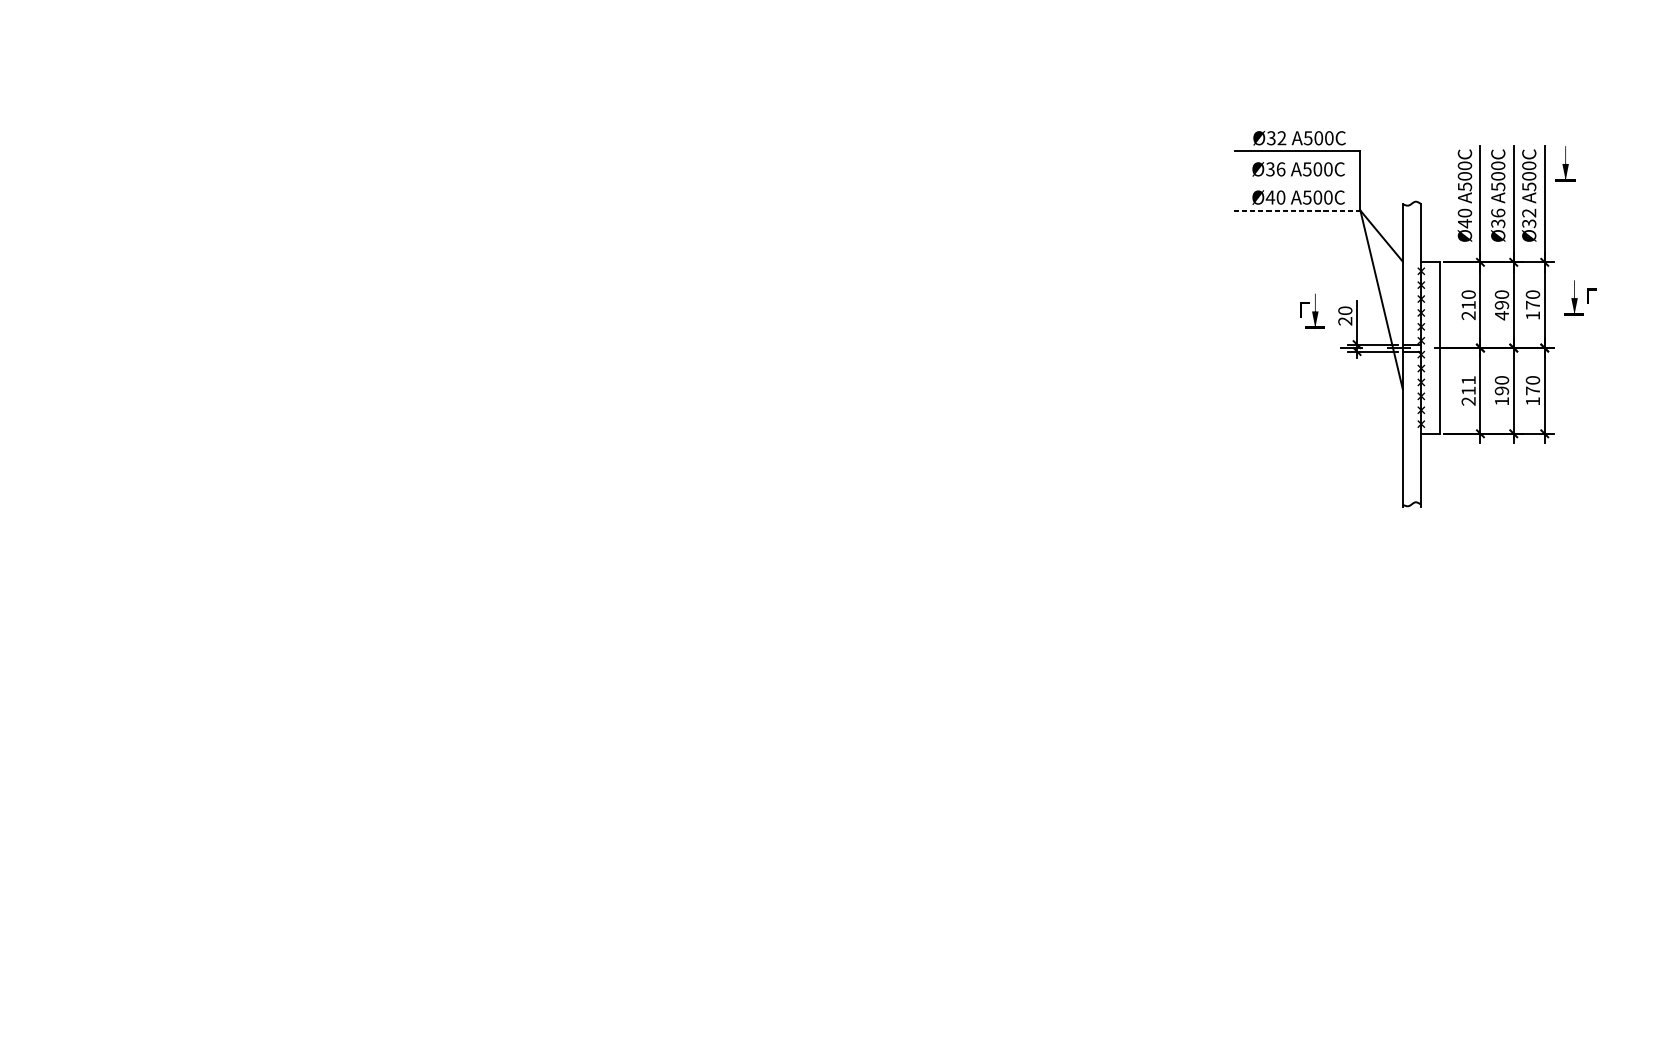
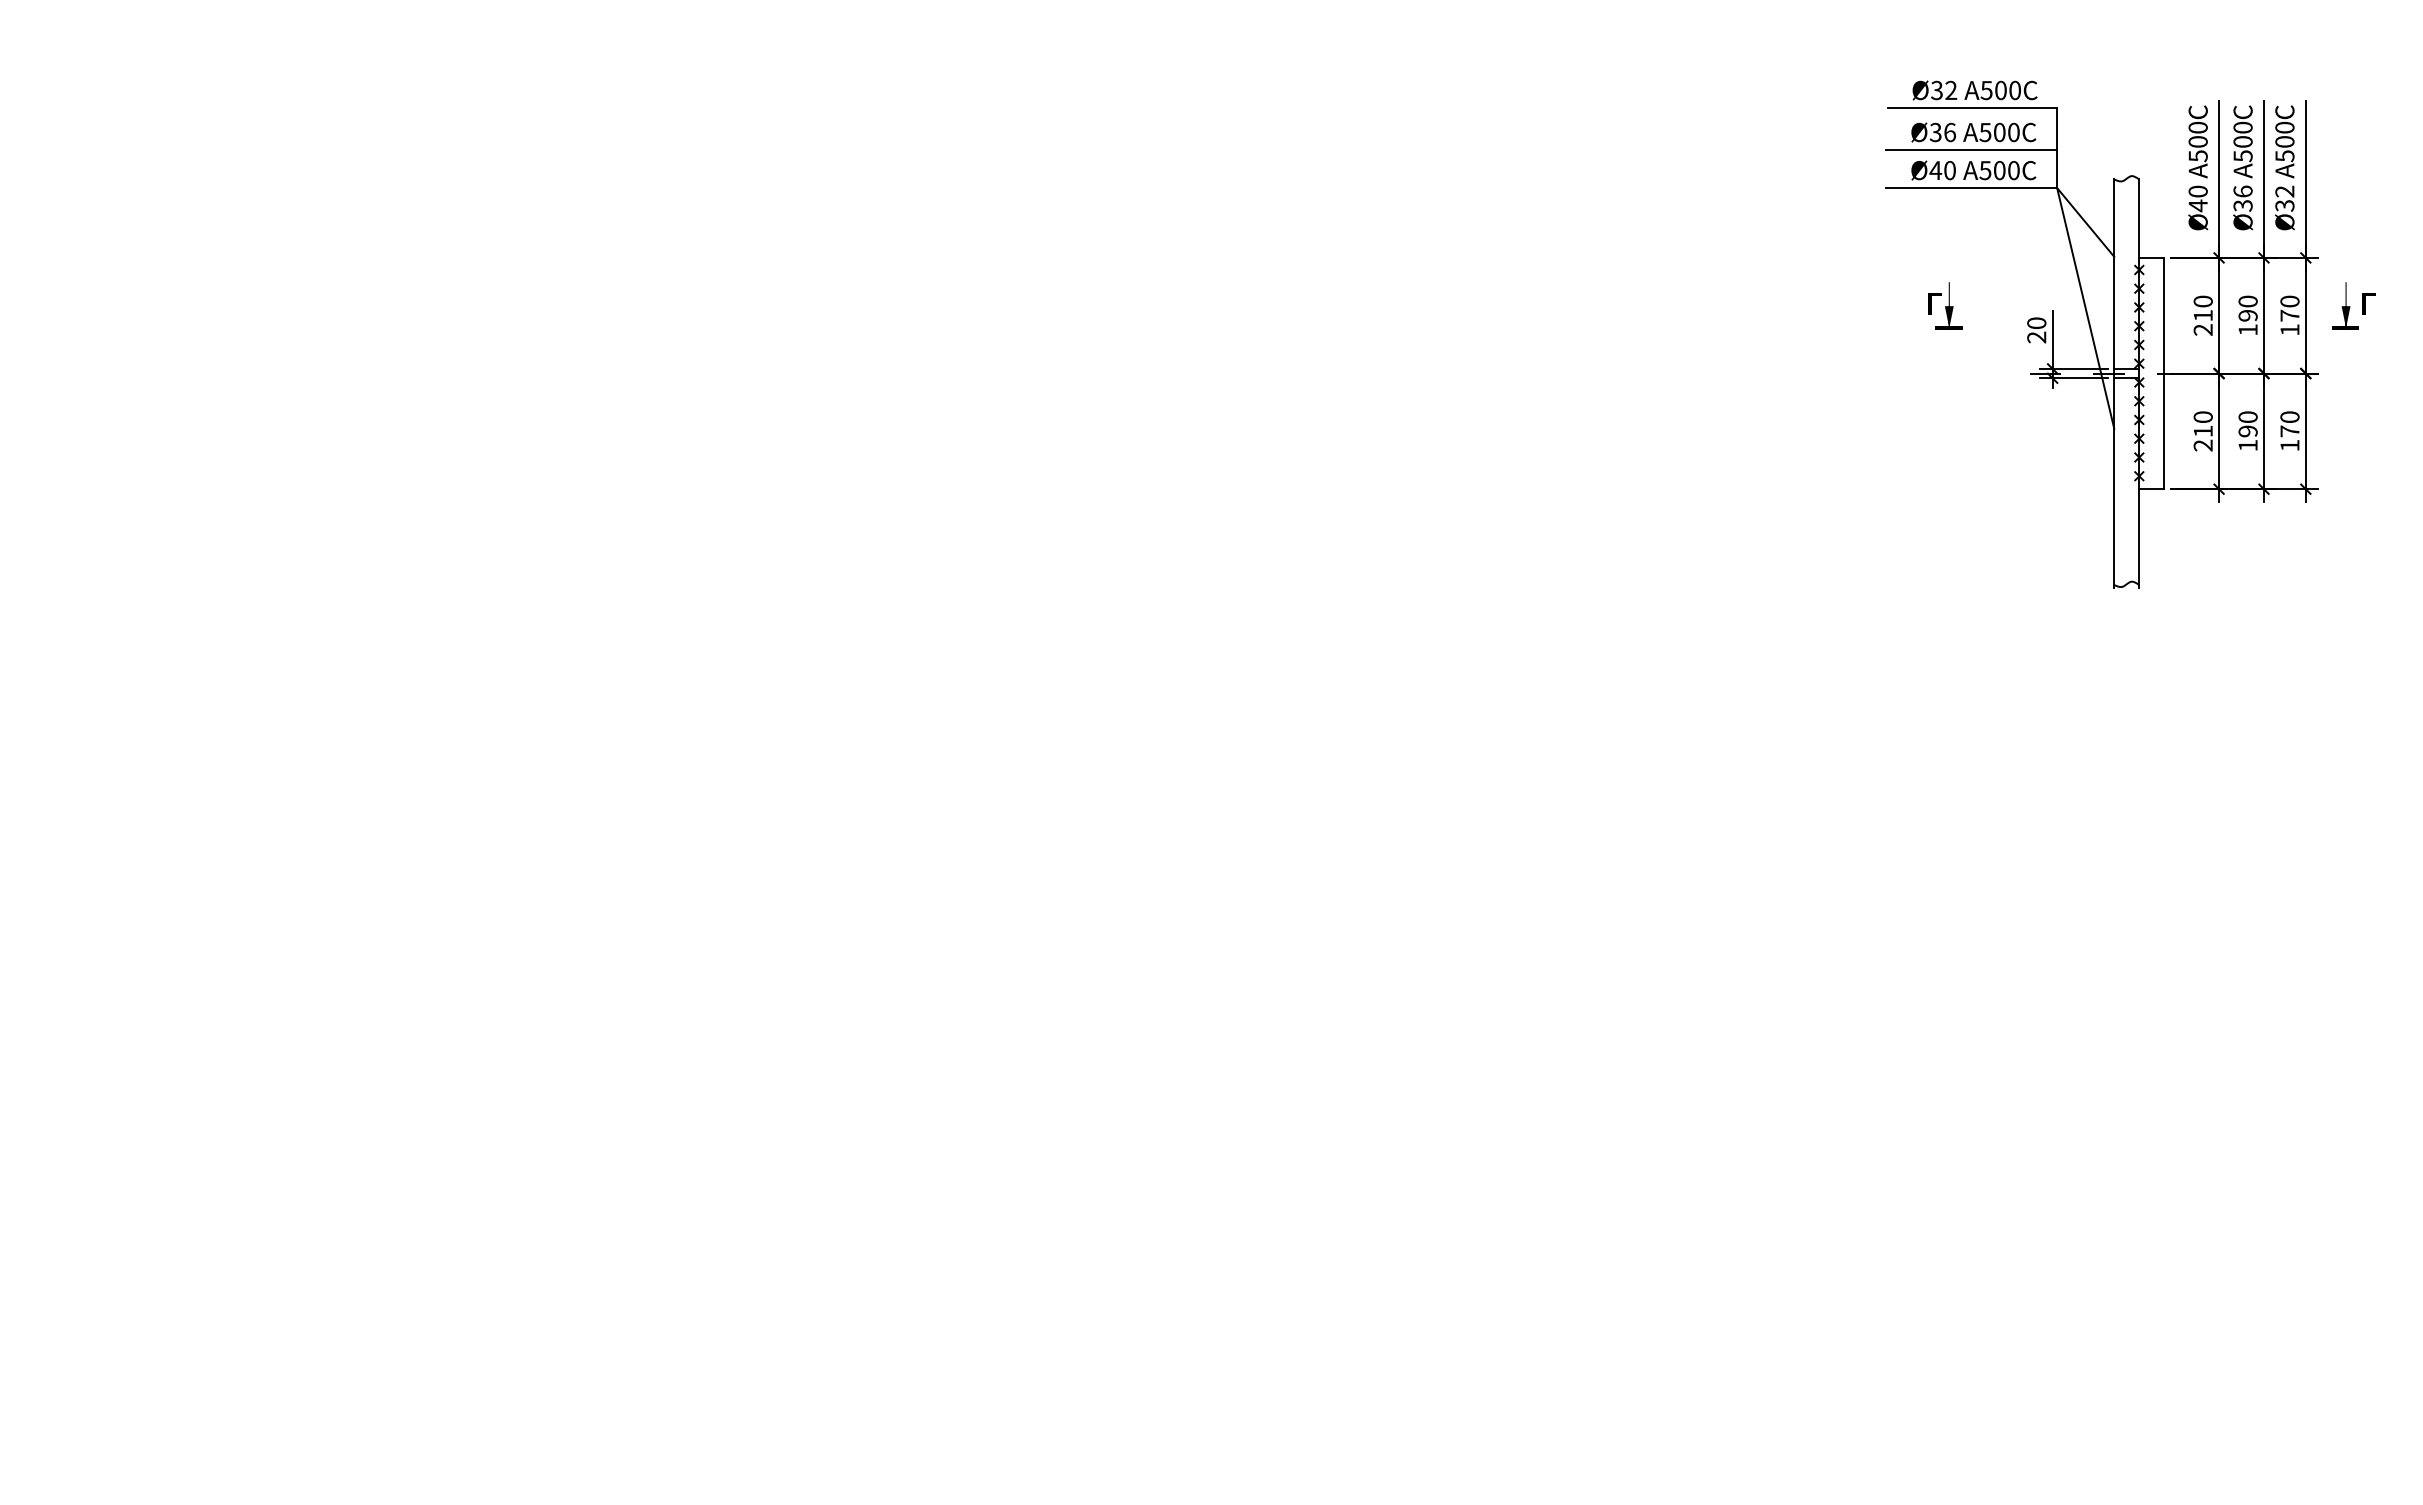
part: (1565, 163) -> (2333, 124), removed
line: (1296, 181) -> (1971, 149), added
line: (1297, 210) -> (1972, 188), dashed -> solid
text: (1312, 310) -> (1945, 305), moved
text: (1501, 315) -> (2247, 329), 490 -> 190
text: (1468, 379) -> (2202, 416), 211 -> 210

